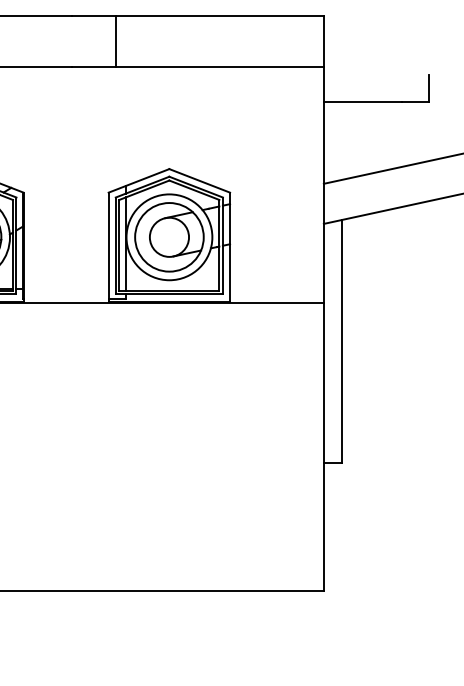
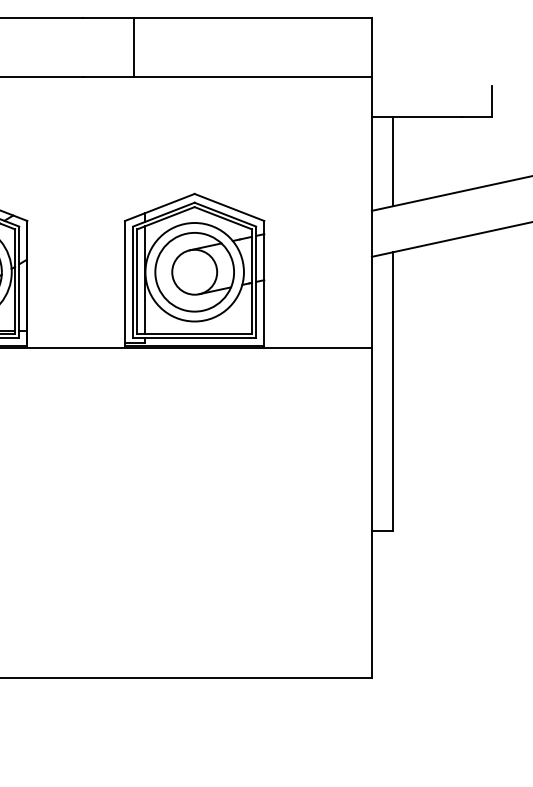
line: (342, 140) -> (393, 161), added

